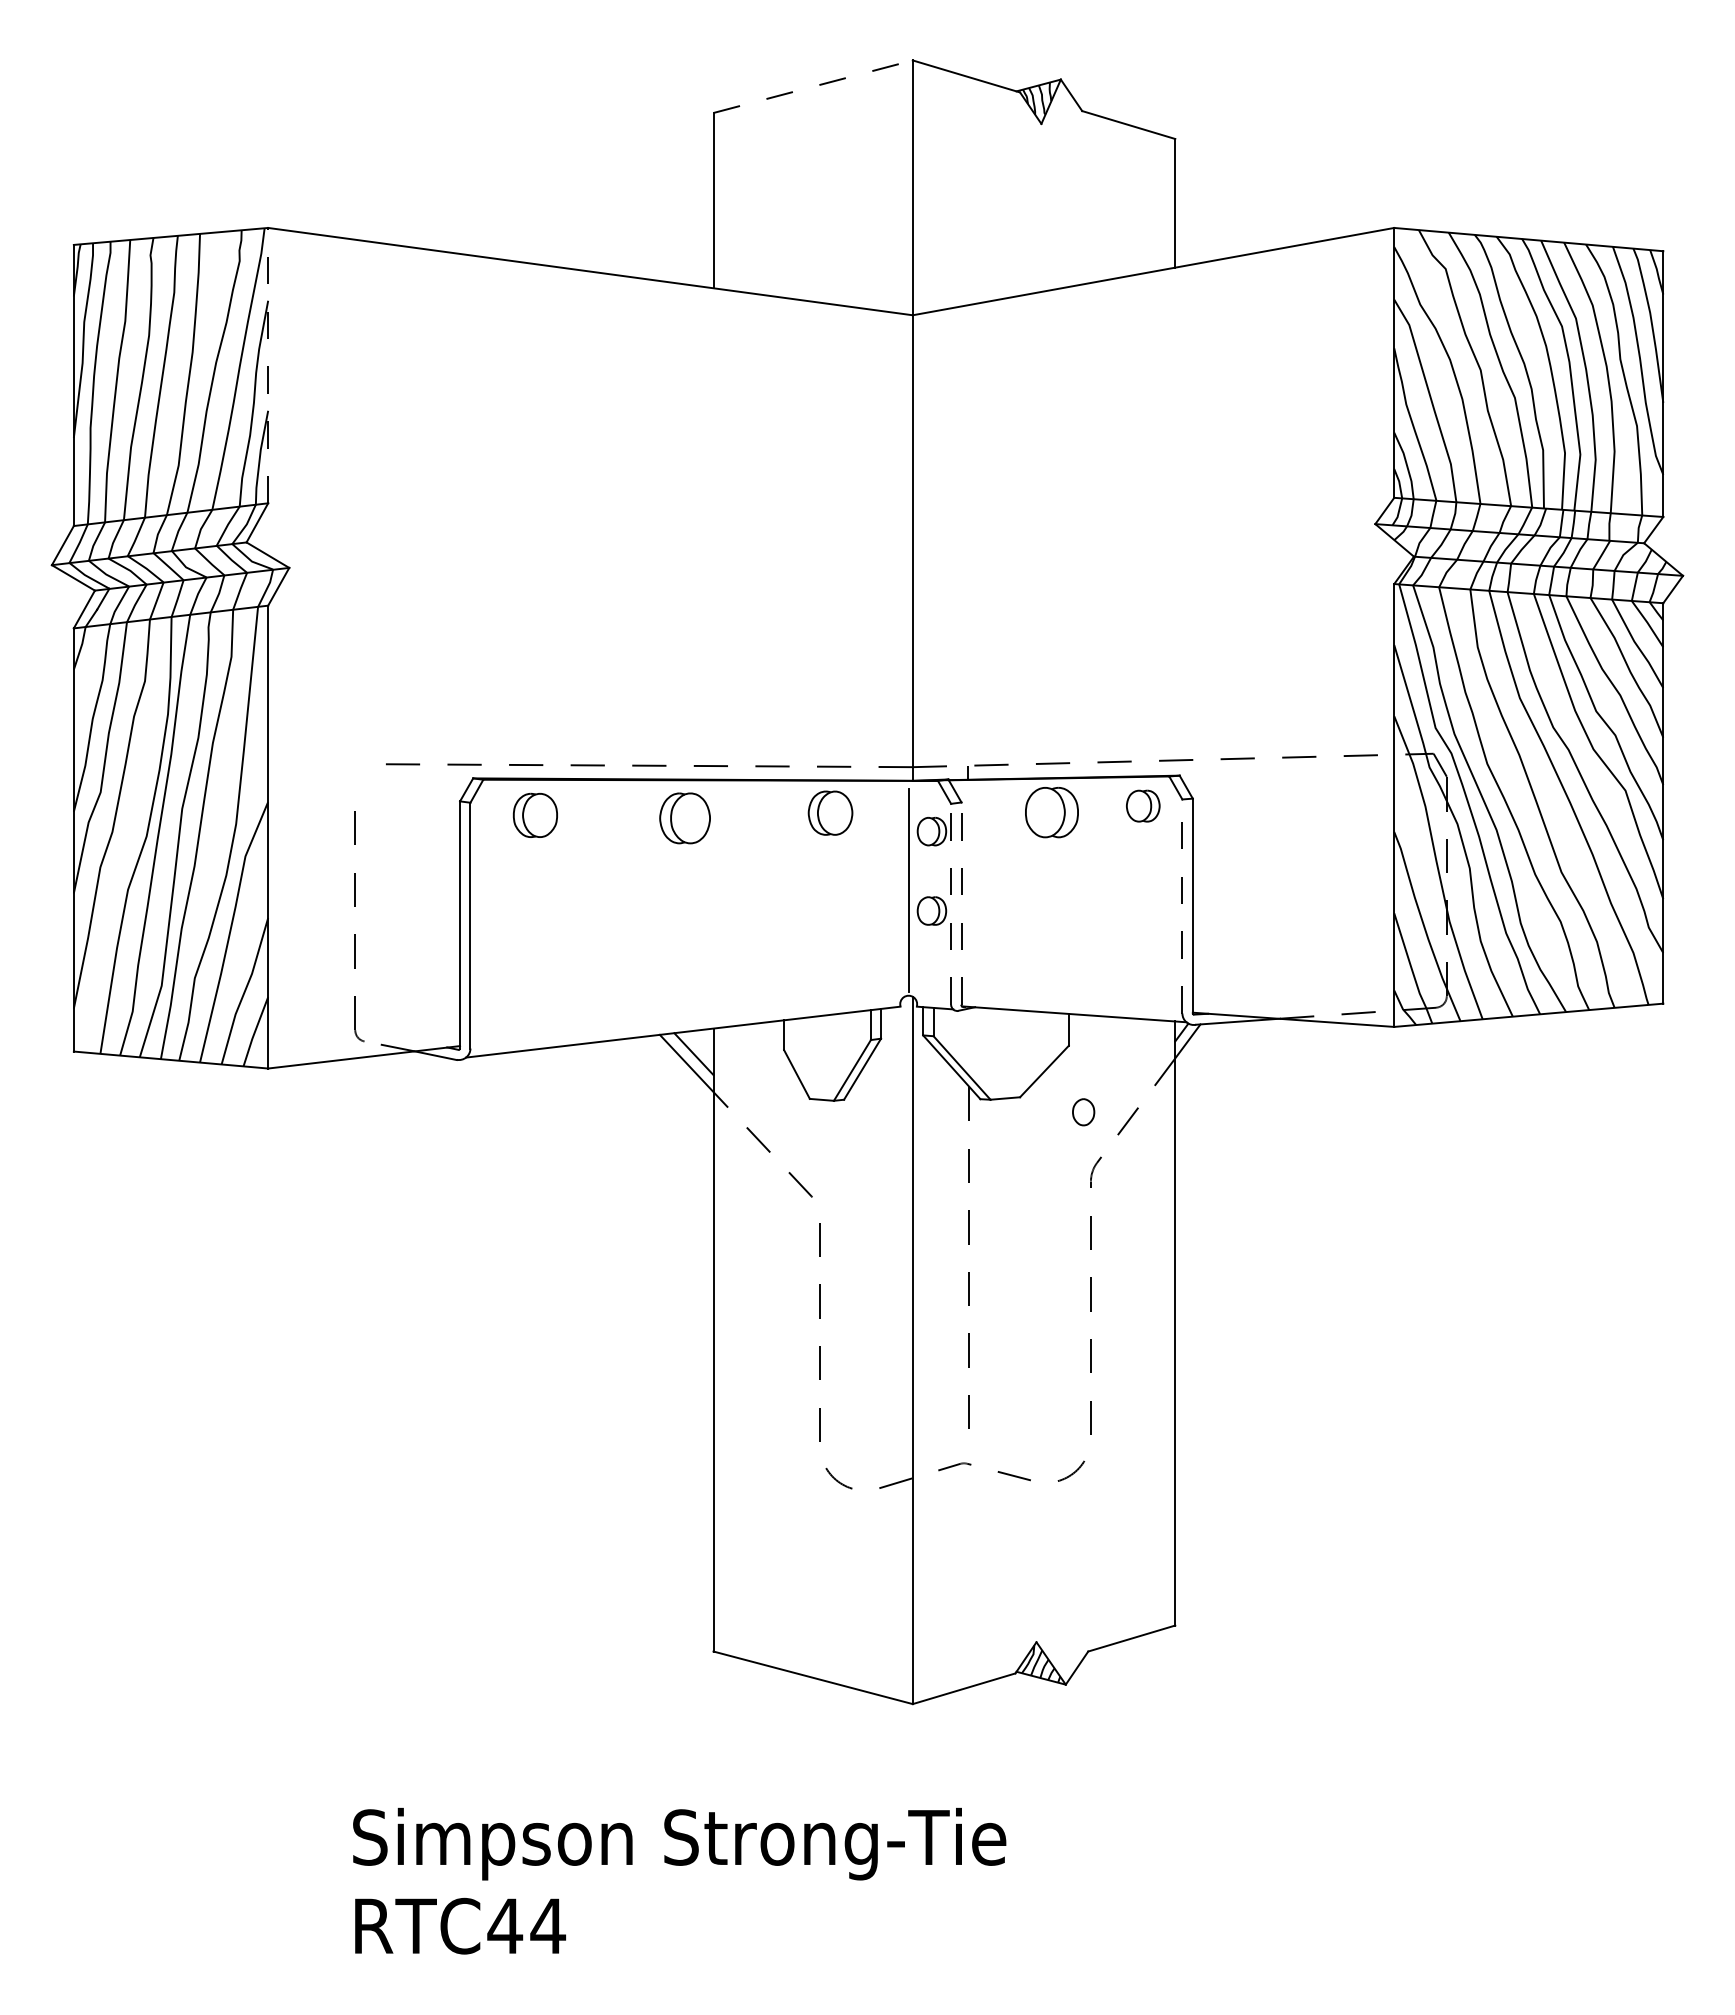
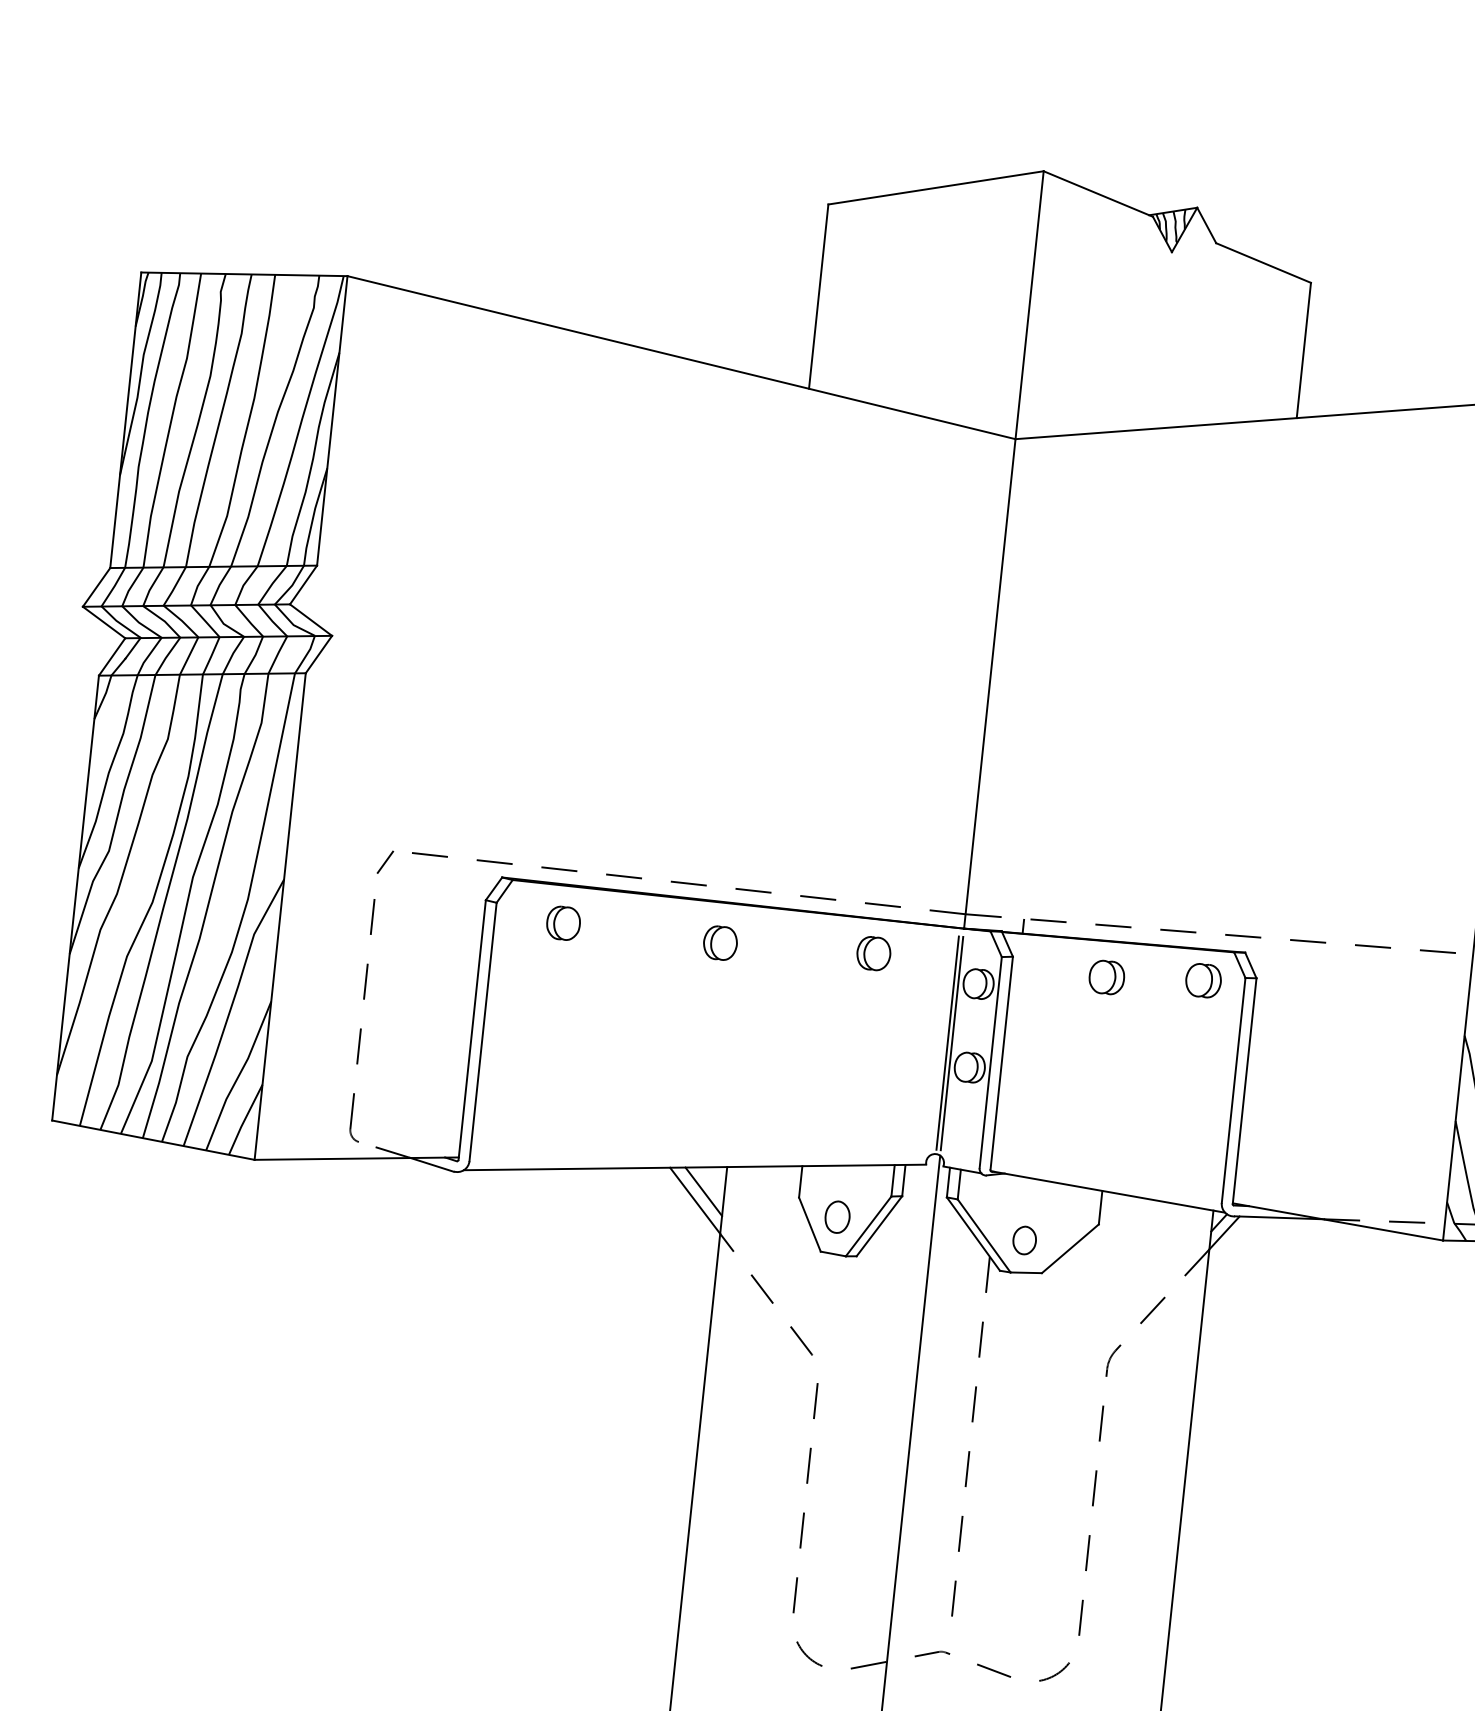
line: (813, 86) -> (936, 187), dashed -> solid
line: (268, 365) -> (332, 420), dashed -> solid
line: (361, 775) -> (385, 862), added
part: (1051, 812) -> (1106, 977), size x0.62
part: (829, 813) -> (872, 953), size x0.71
part: (535, 815) -> (563, 923), size x0.71
part: (684, 818) -> (719, 942), size x0.62
line: (912, 889) -> (951, 1042), added
line: (951, 903) -> (991, 1061), dashed -> solid
line: (961, 903) -> (1001, 1062), dashed -> solid
line: (1182, 906) -> (1233, 1090), dashed -> solid
part: (822, 1064) -> (837, 1216), added
part: (1083, 1112) -> (1024, 1240), moved

